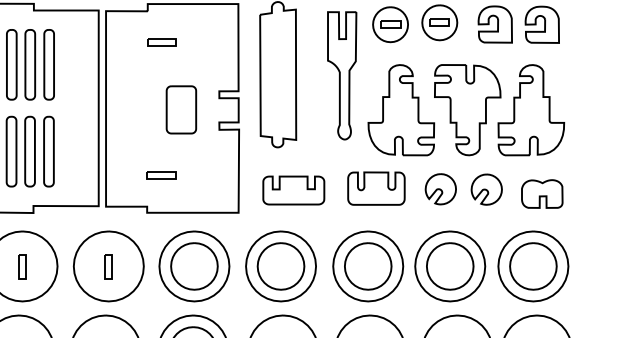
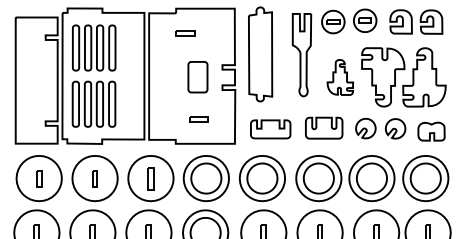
part: (401, 110) -> (340, 77), size x0.6
part: (160, 175) -> (198, 119), moved
part: (108, 266) -> (150, 178), size x1.4

